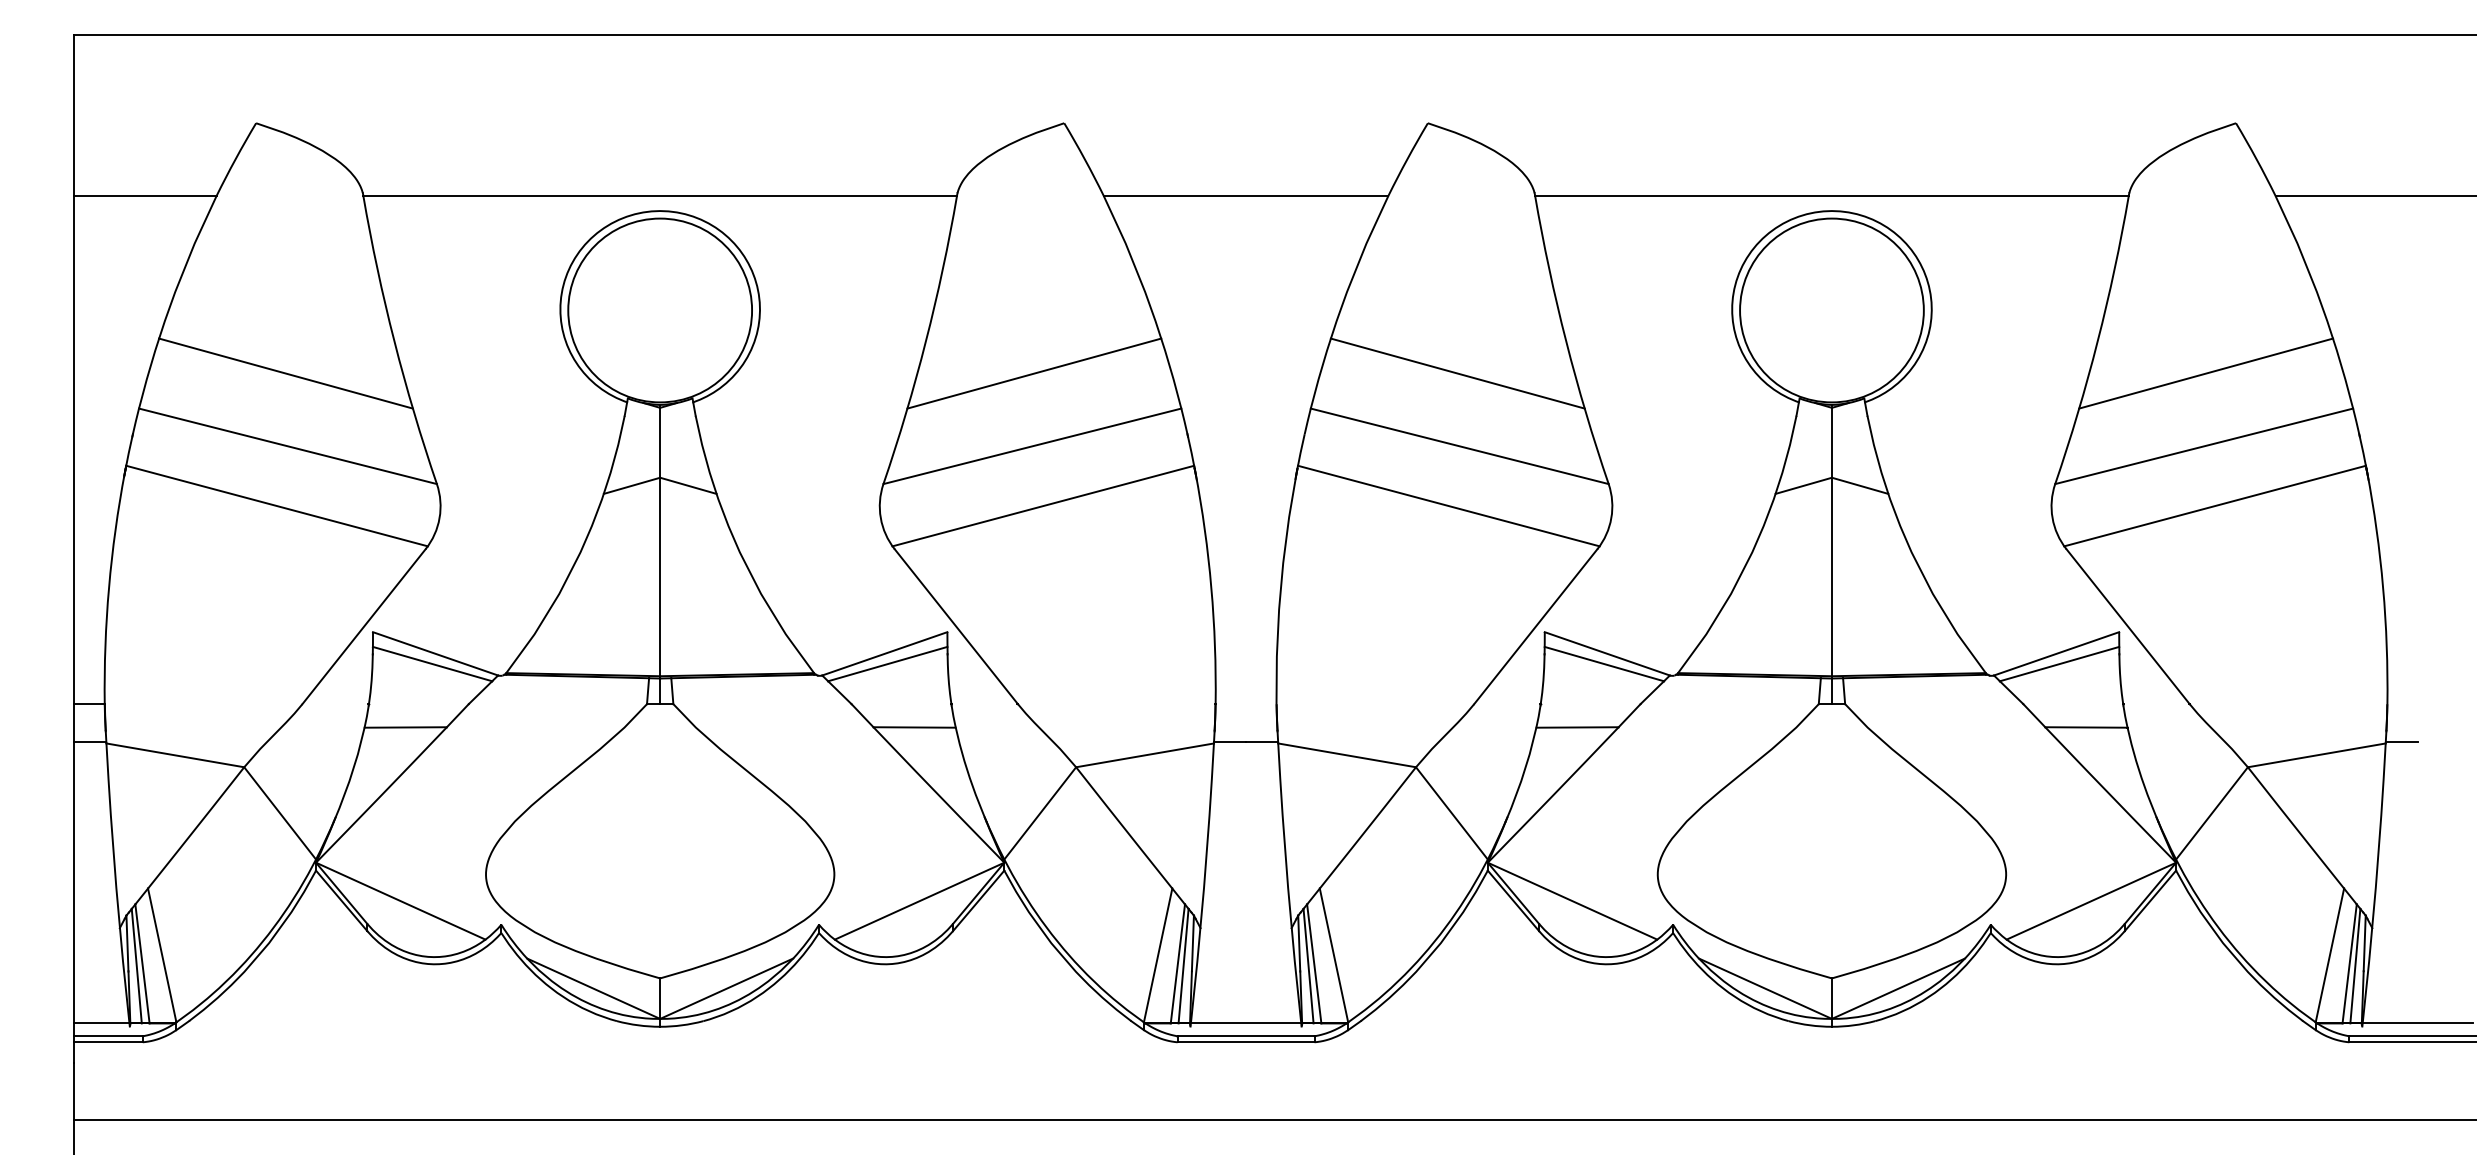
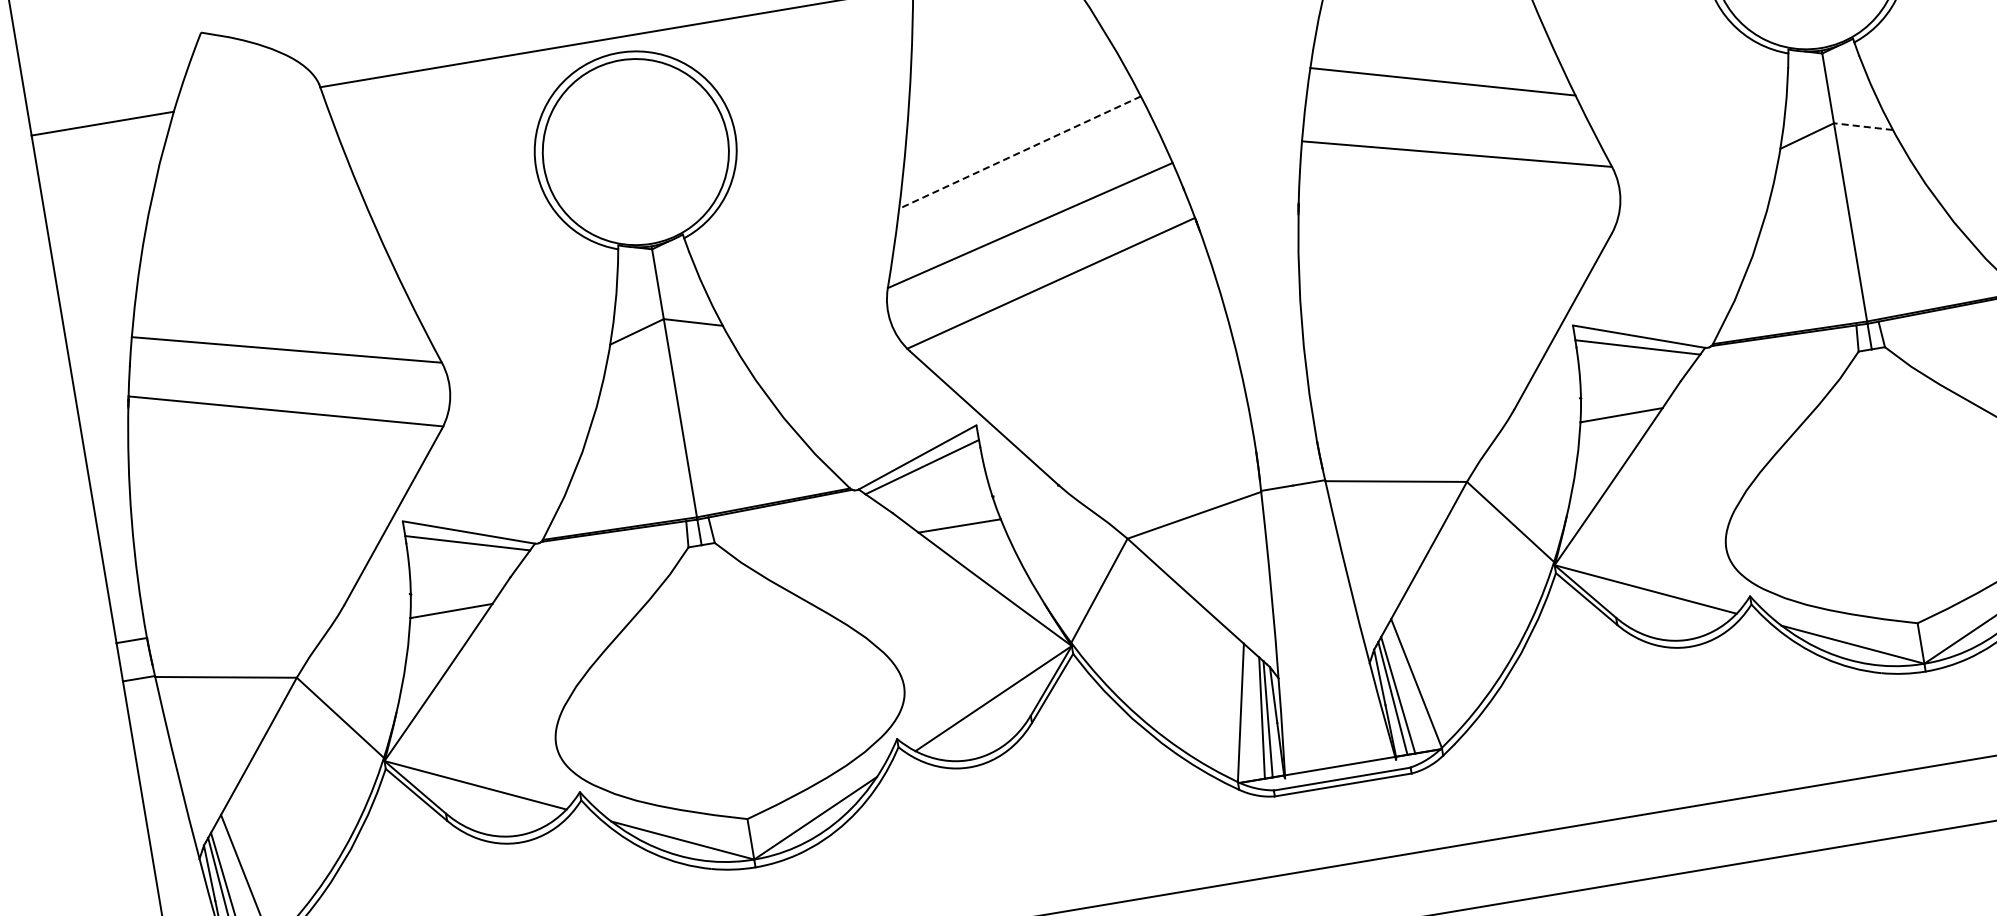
line: (285, 373) -> (272, 277), removed
line: (1034, 373) -> (1020, 152), solid -> dashed
line: (1859, 485) -> (1862, 126), solid -> dashed
line: (1448, 505) -> (1455, 215), removed

